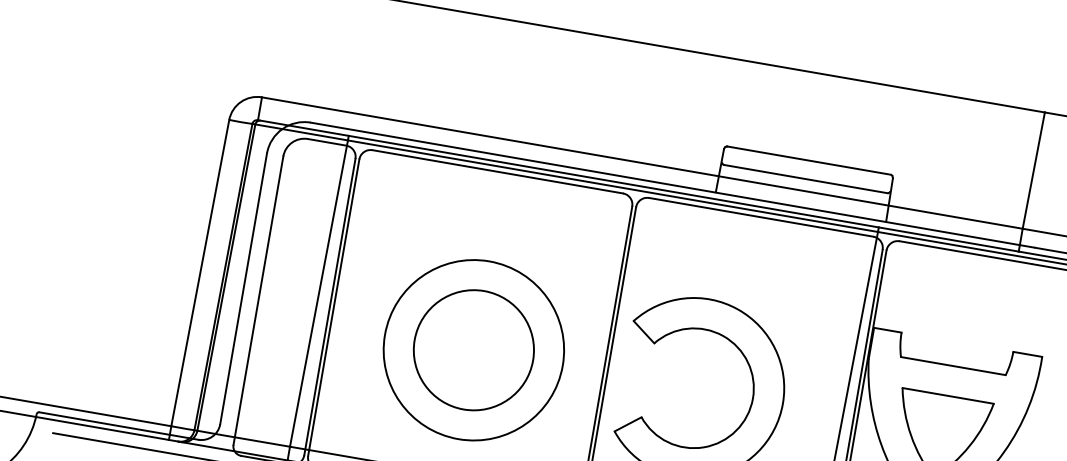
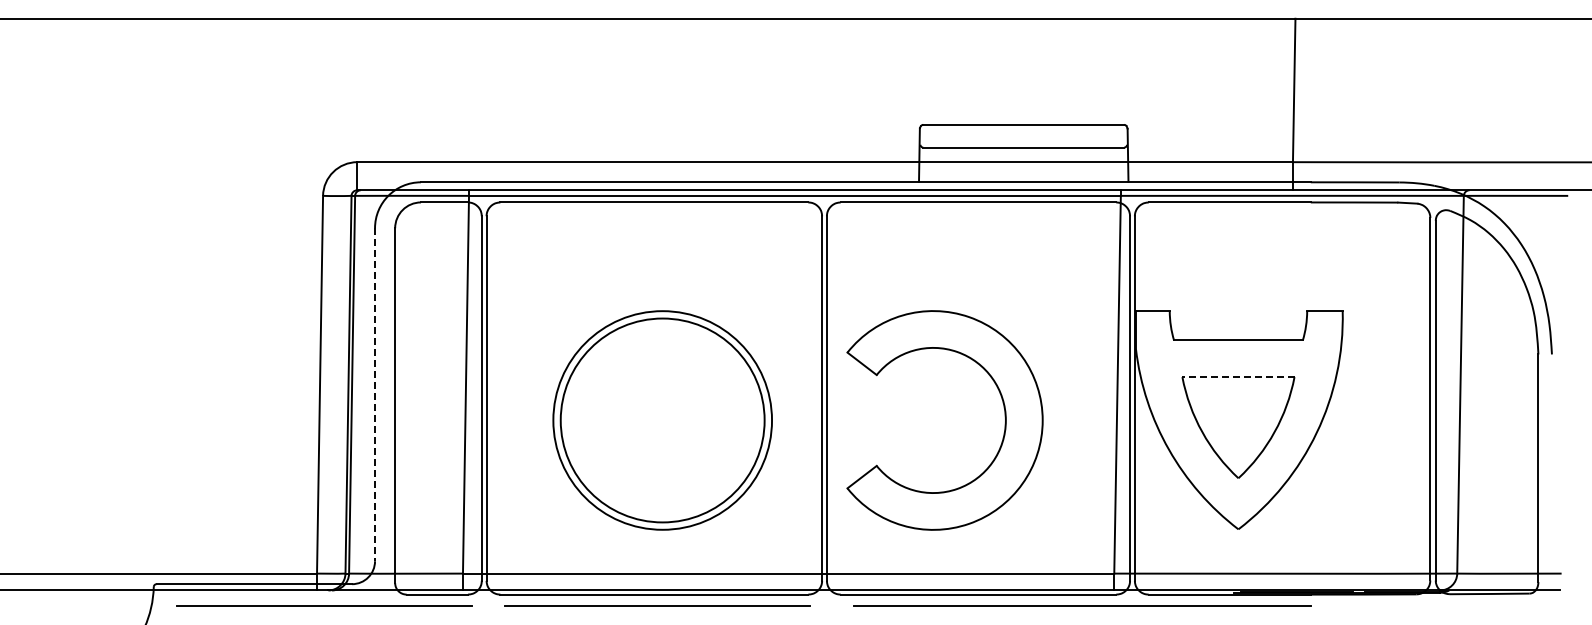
line: (243, 289) -> (375, 395), solid -> dashed
circle: (473, 350) -> (662, 420), size x1.4
line: (947, 396) -> (1237, 377), solid -> dashed

